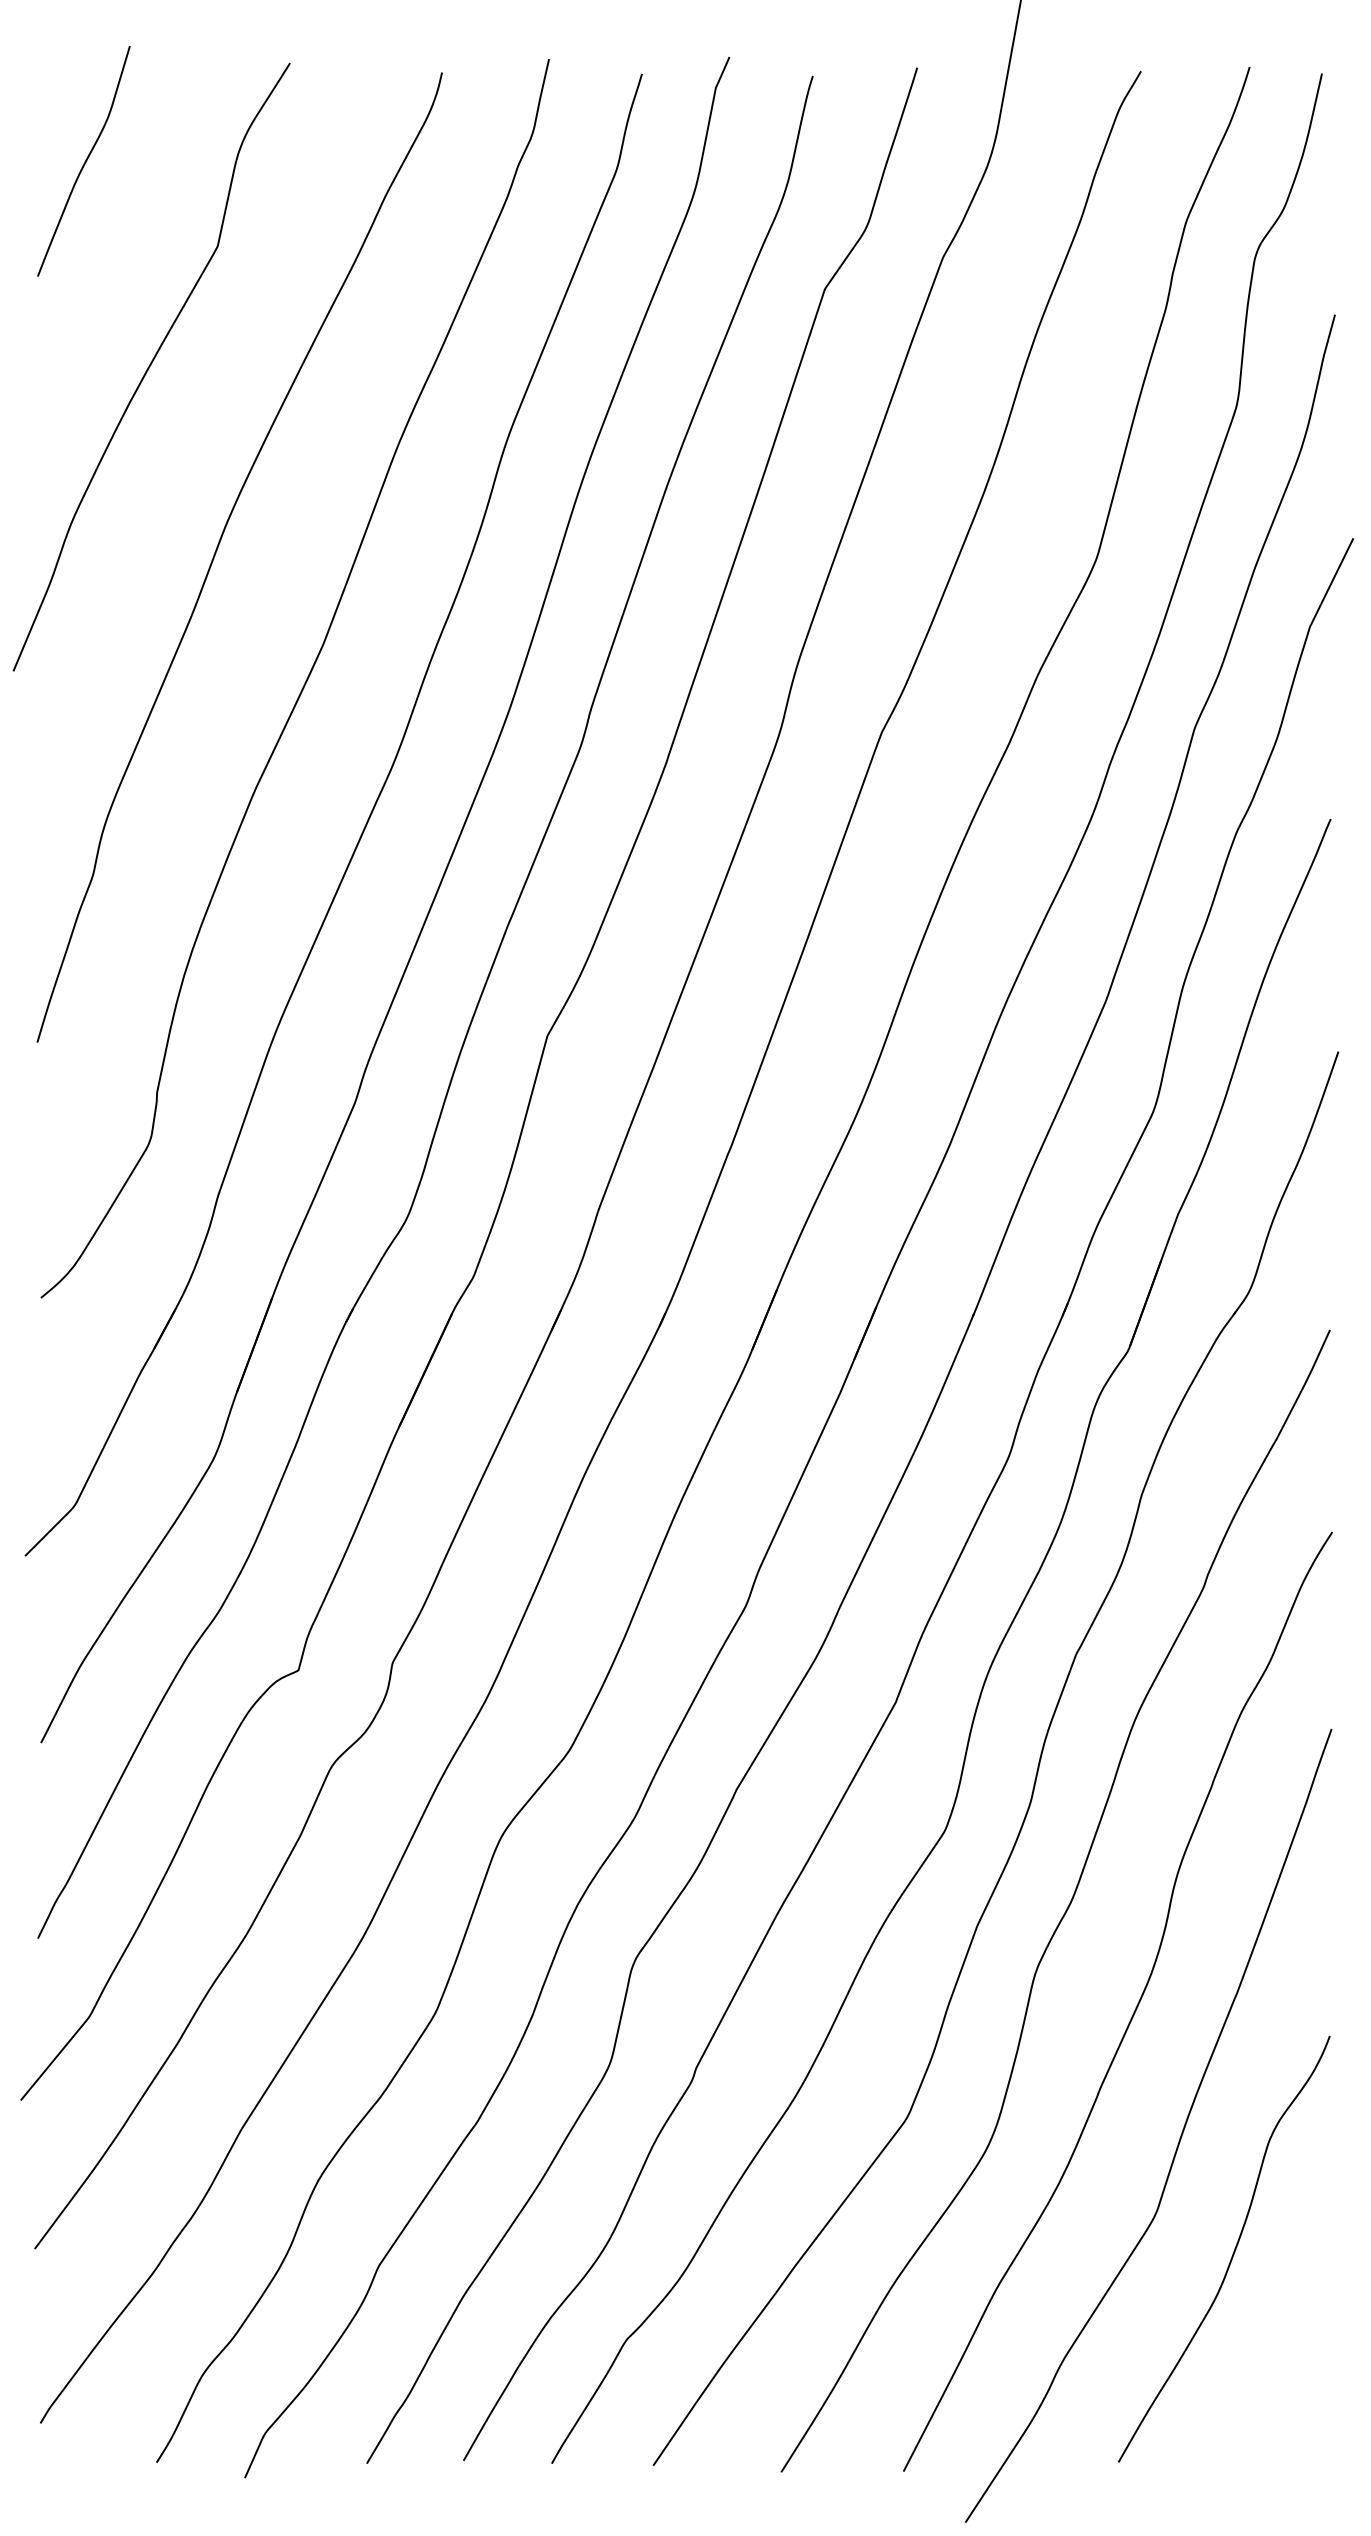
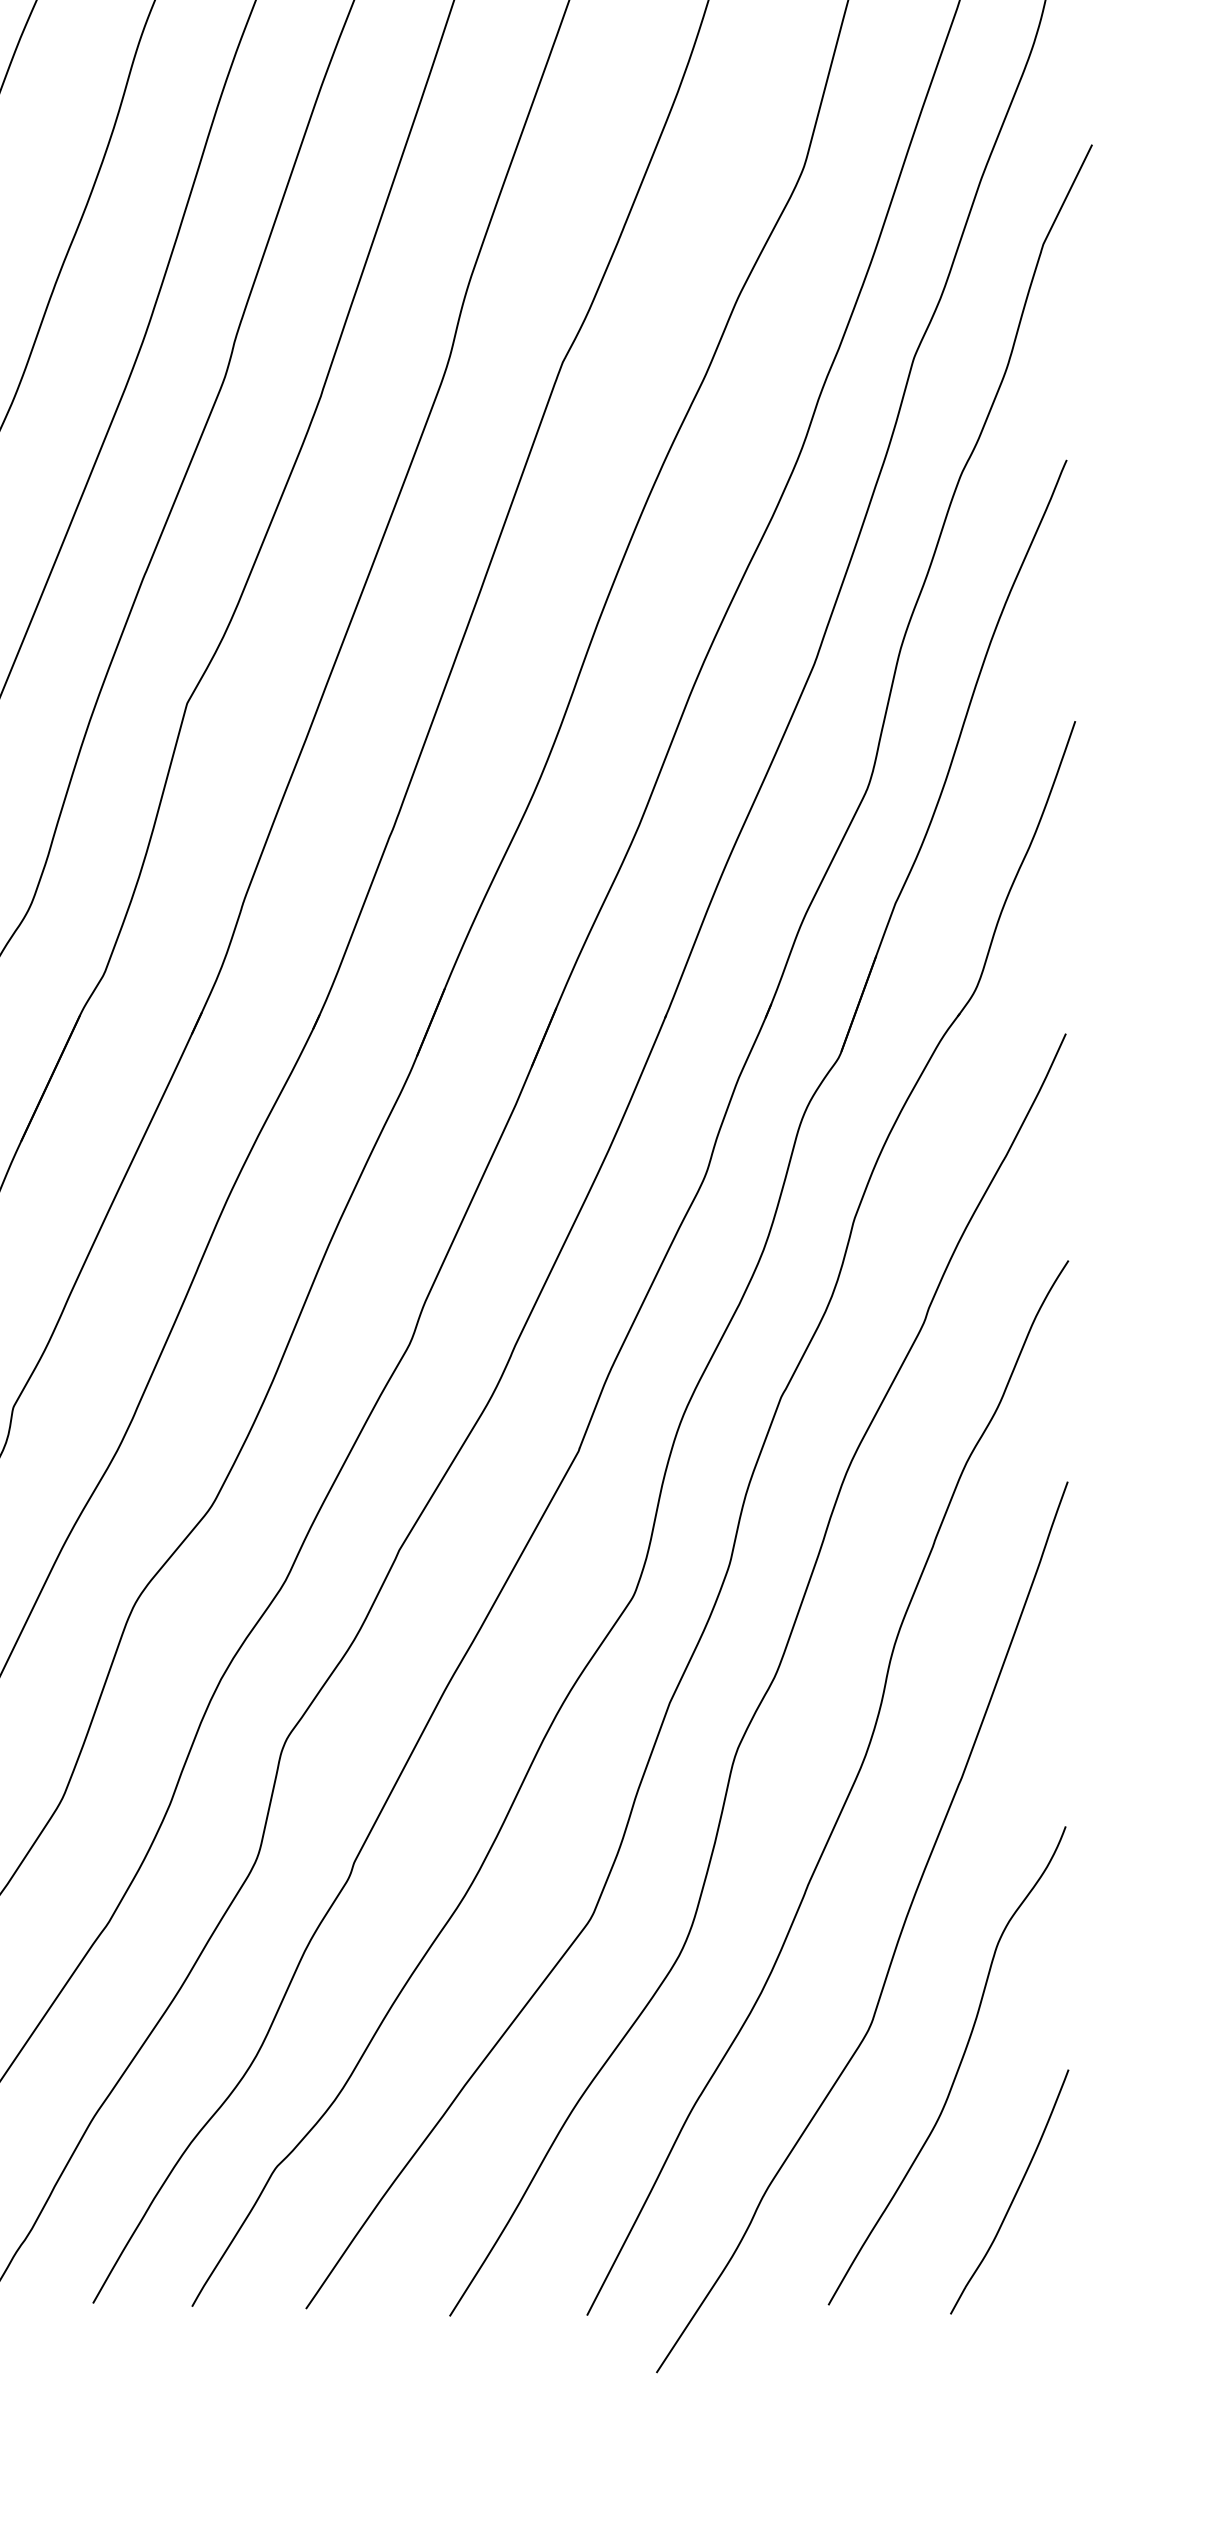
curve: (1284, 2363) -> (1014, 2194), added

